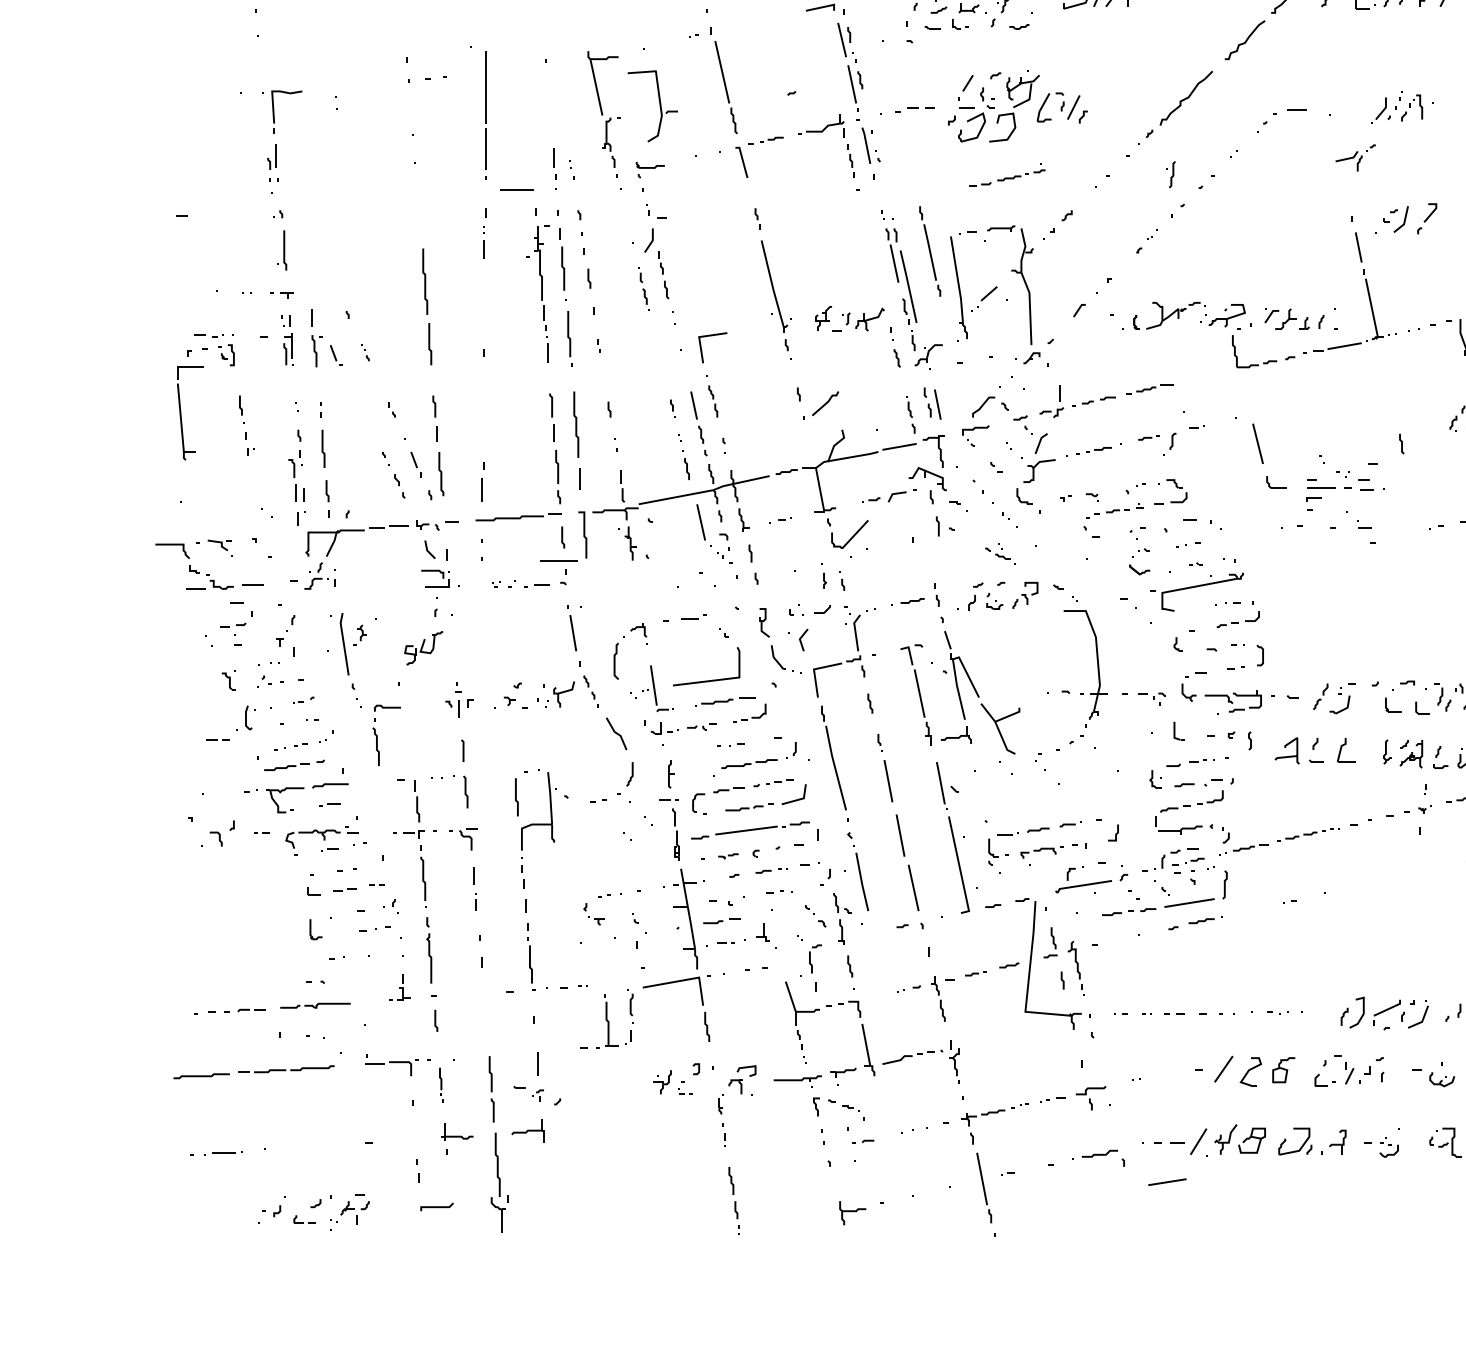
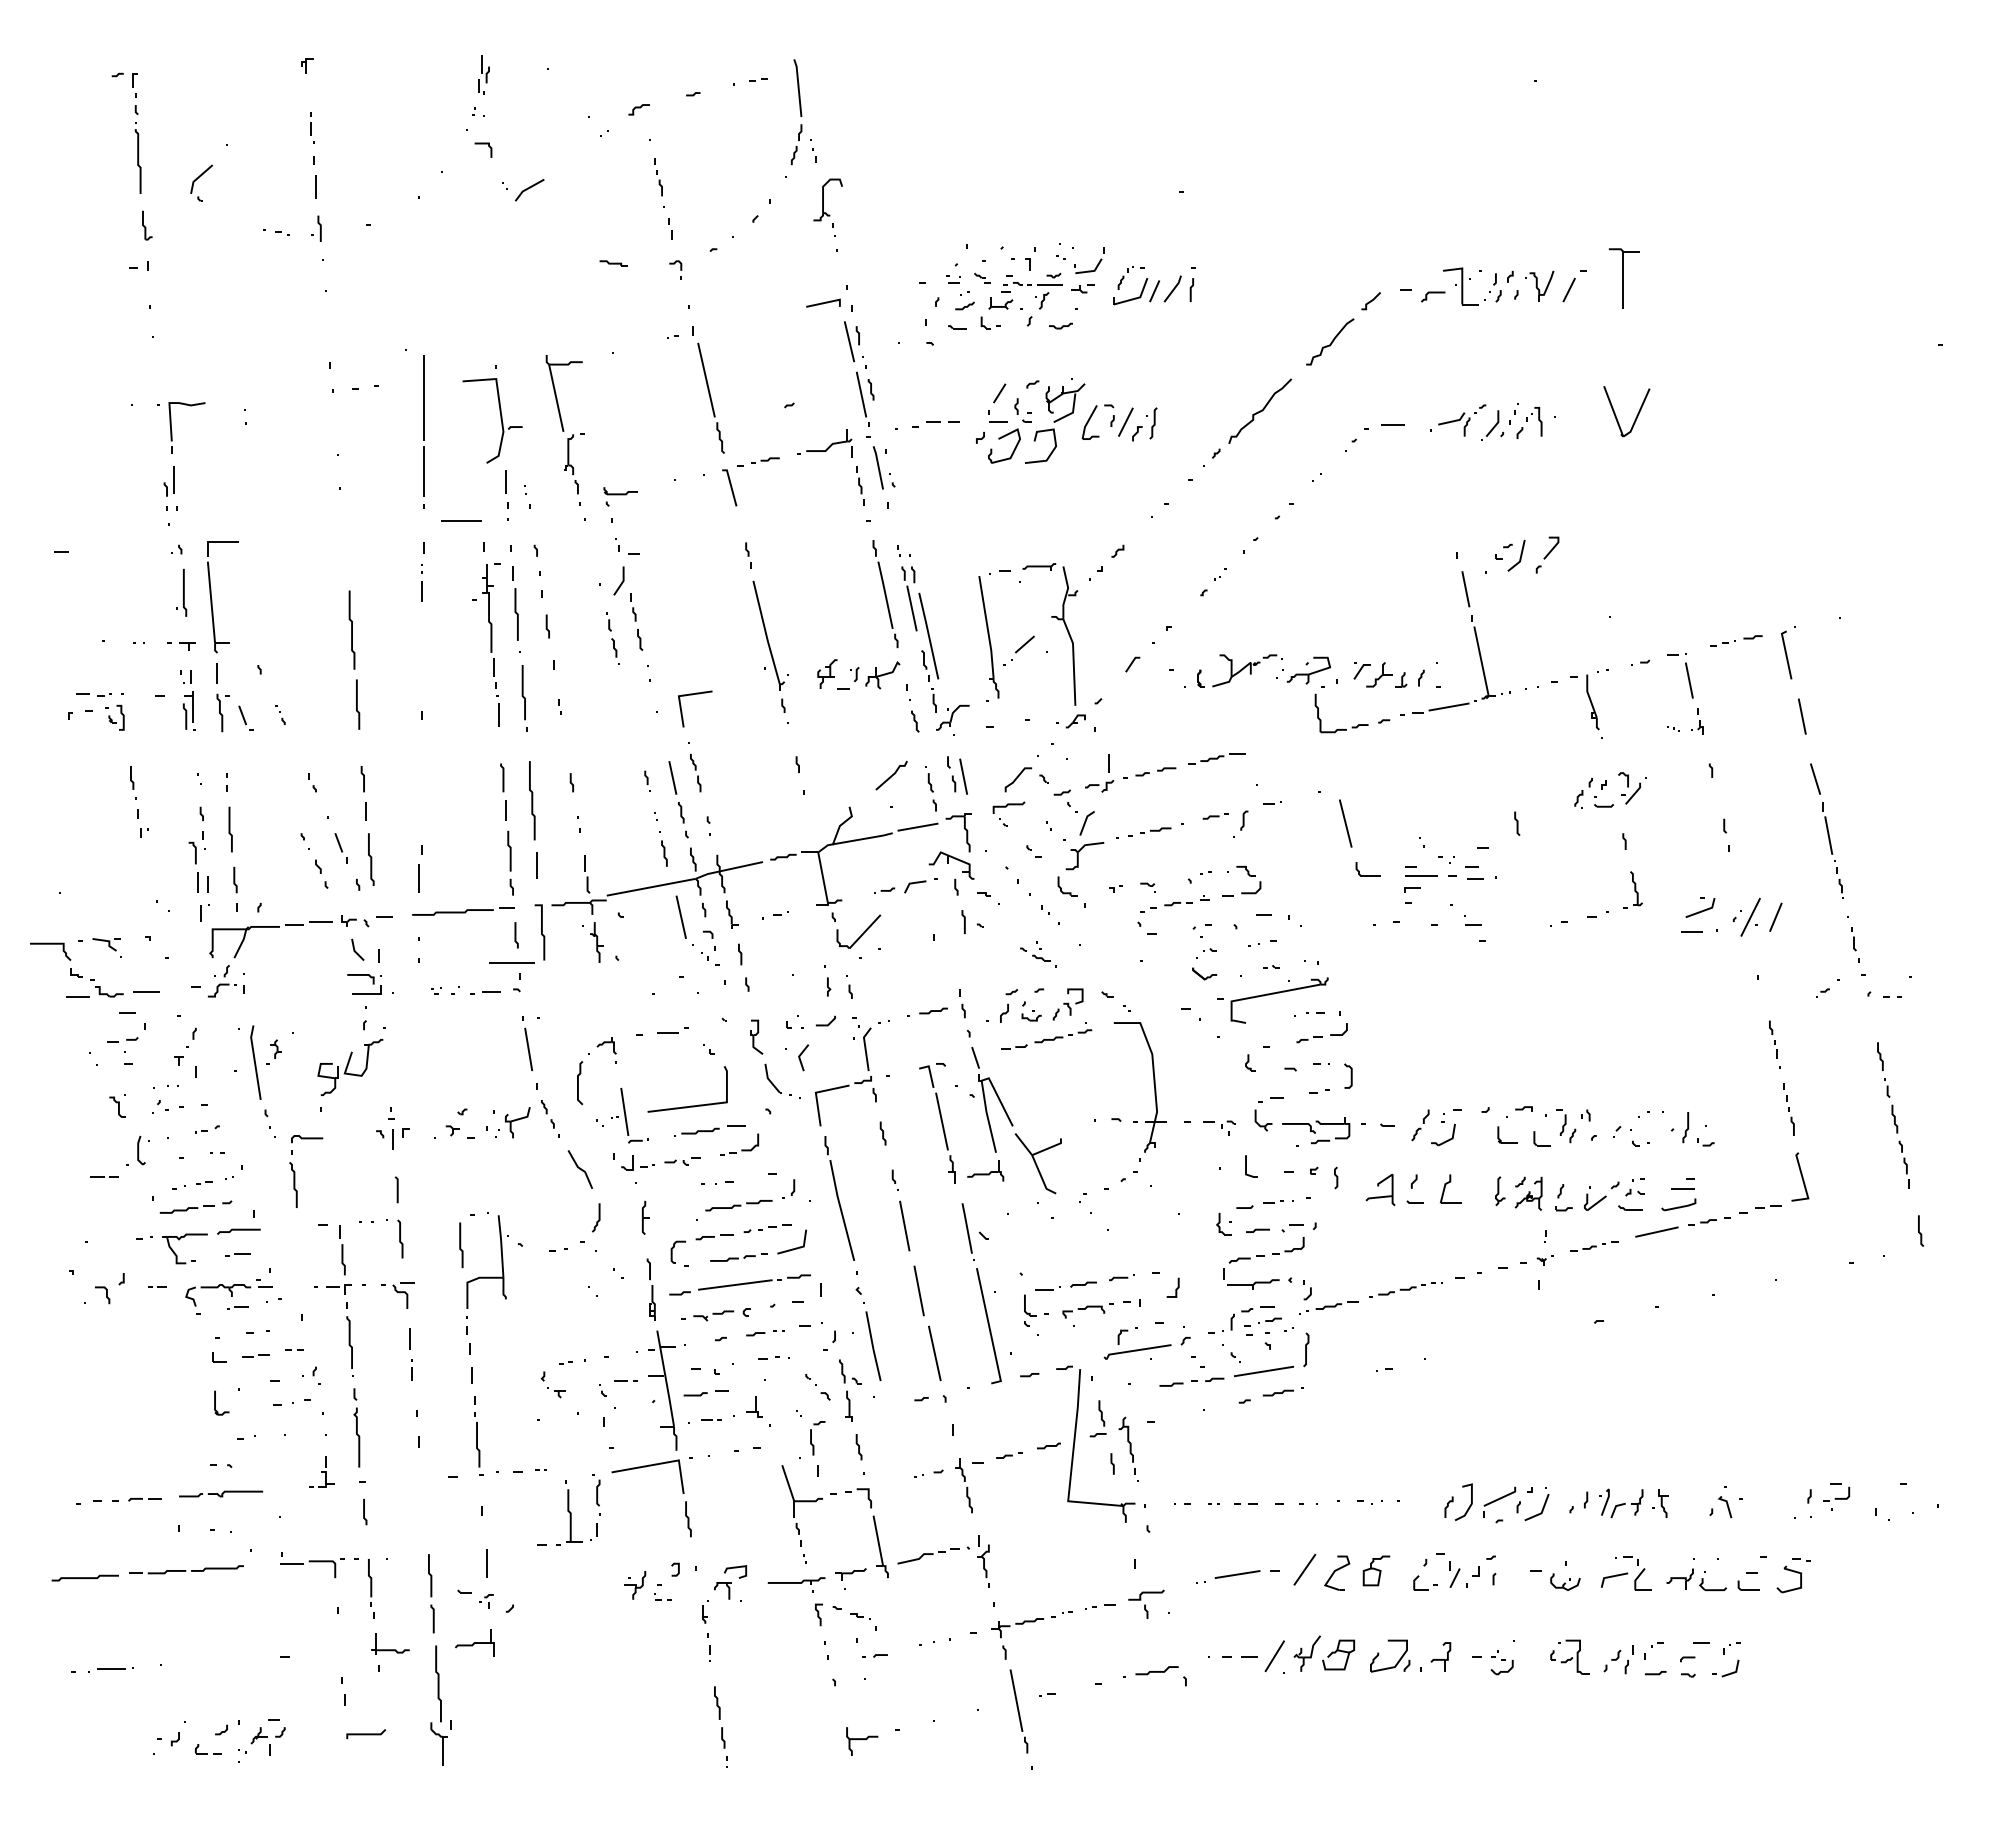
part: (659, 105) -> (500, 419), moved
part: (1355, 158) -> (1462, 420), moved
part: (1007, 174) -> (1046, 1035), moved
part: (1170, 174) -> (1151, 423), moved
part: (930, 251) -> (885, 594), moved
line: (825, 403) -> (891, 775), moved
part: (181, 415) -> (212, 599), moved
part: (423, 648) -> (350, 1067), size x1.43
line: (668, 799) -> (625, 1380), moved
part: (728, 856) -> (713, 1315), size x1.67
part: (441, 1084) -> (371, 1588), size x1.43
line: (1167, 1182) -> (1237, 1574), moved

